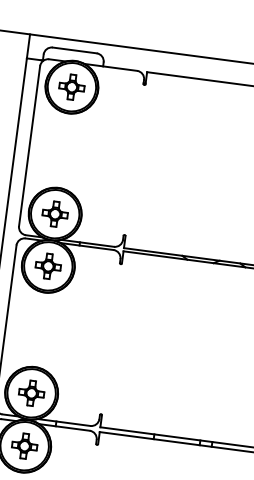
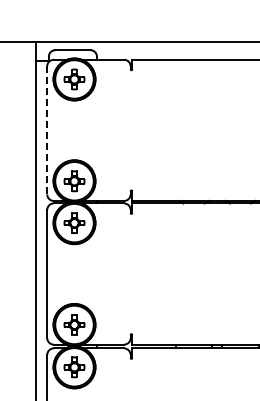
line: (29, 146) -> (47, 130), solid -> dashed

